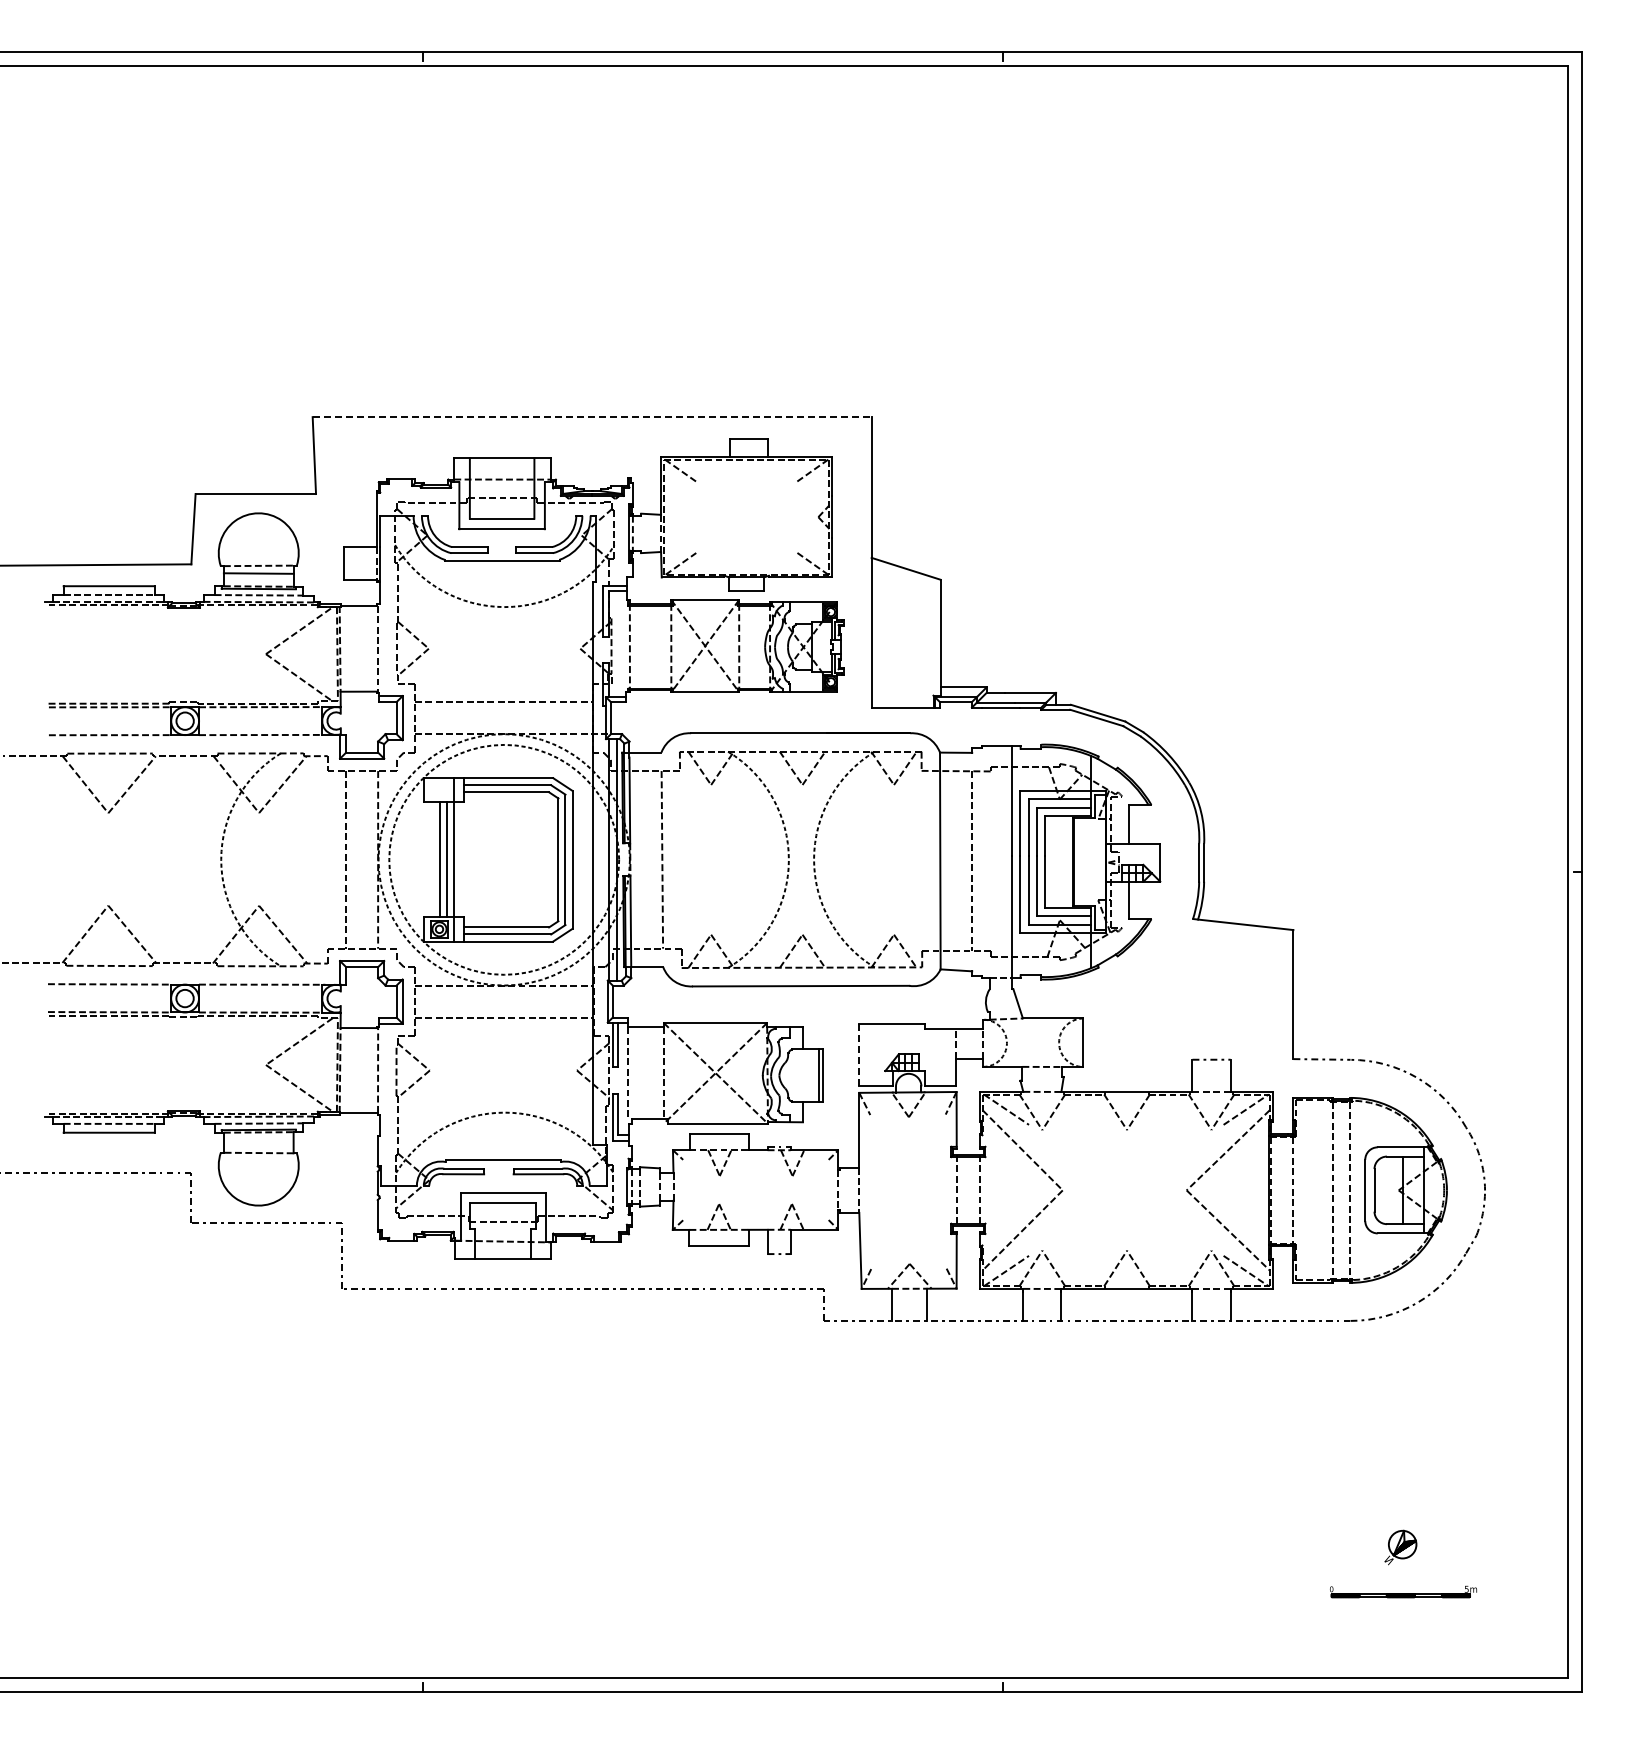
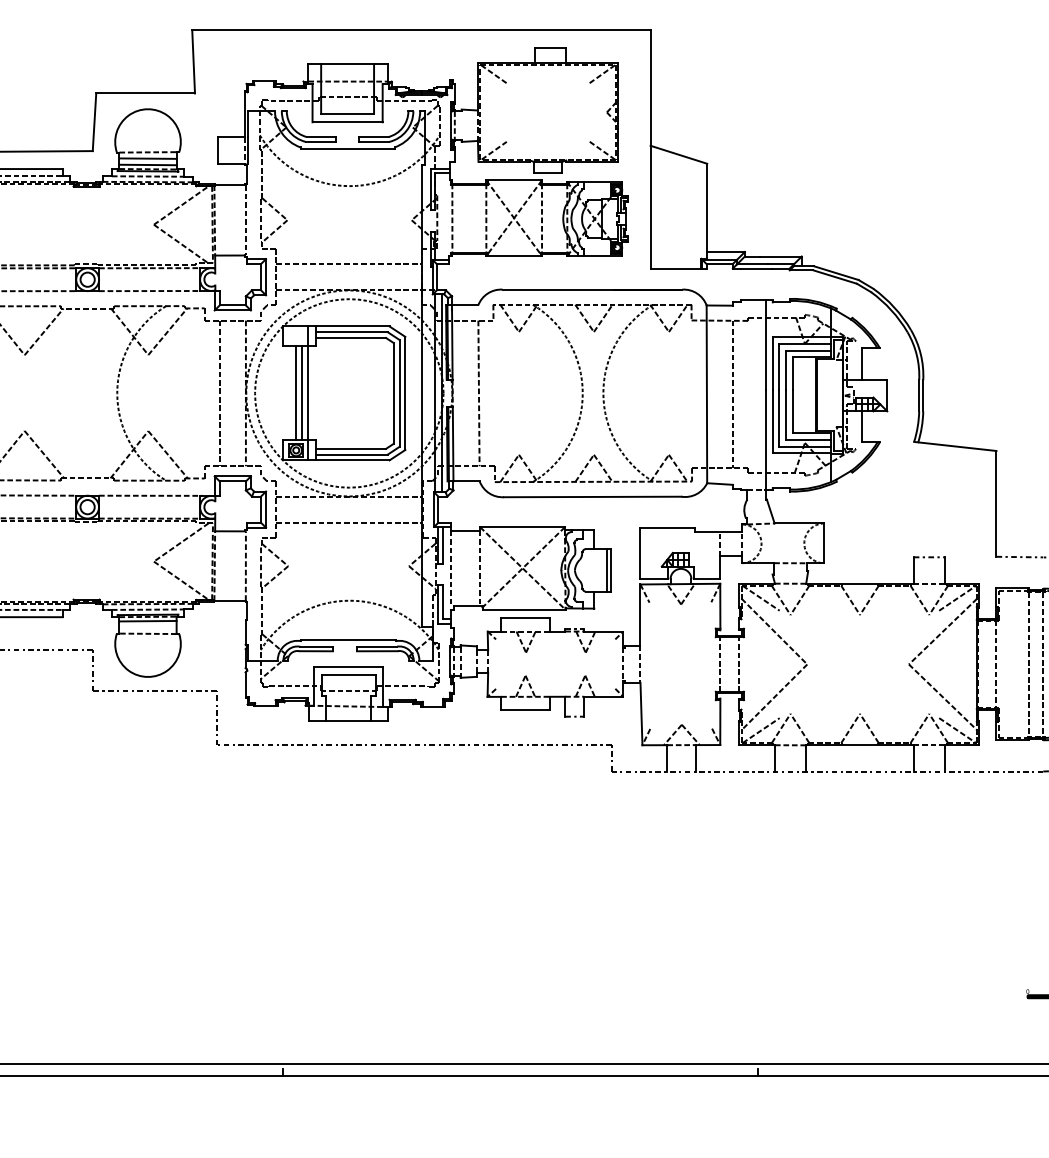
line: (592, 417) -> (421, 30), dashed -> solid
line: (258, 581) -> (147, 165), added
line: (859, 1055) -> (640, 553), dashed -> solid
line: (258, 1137) -> (147, 621), added

